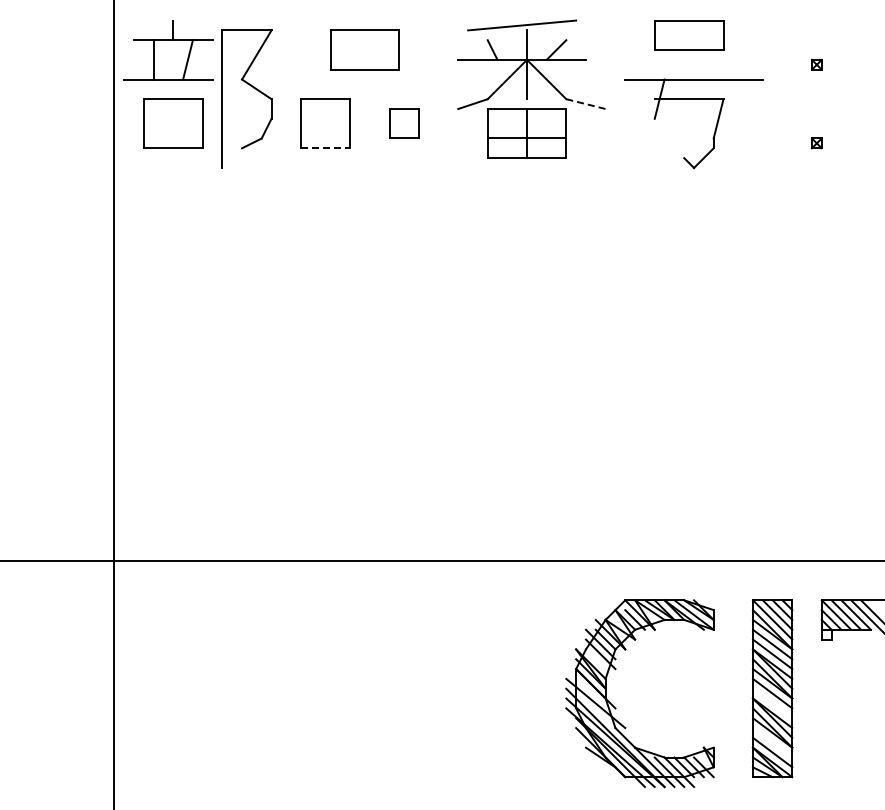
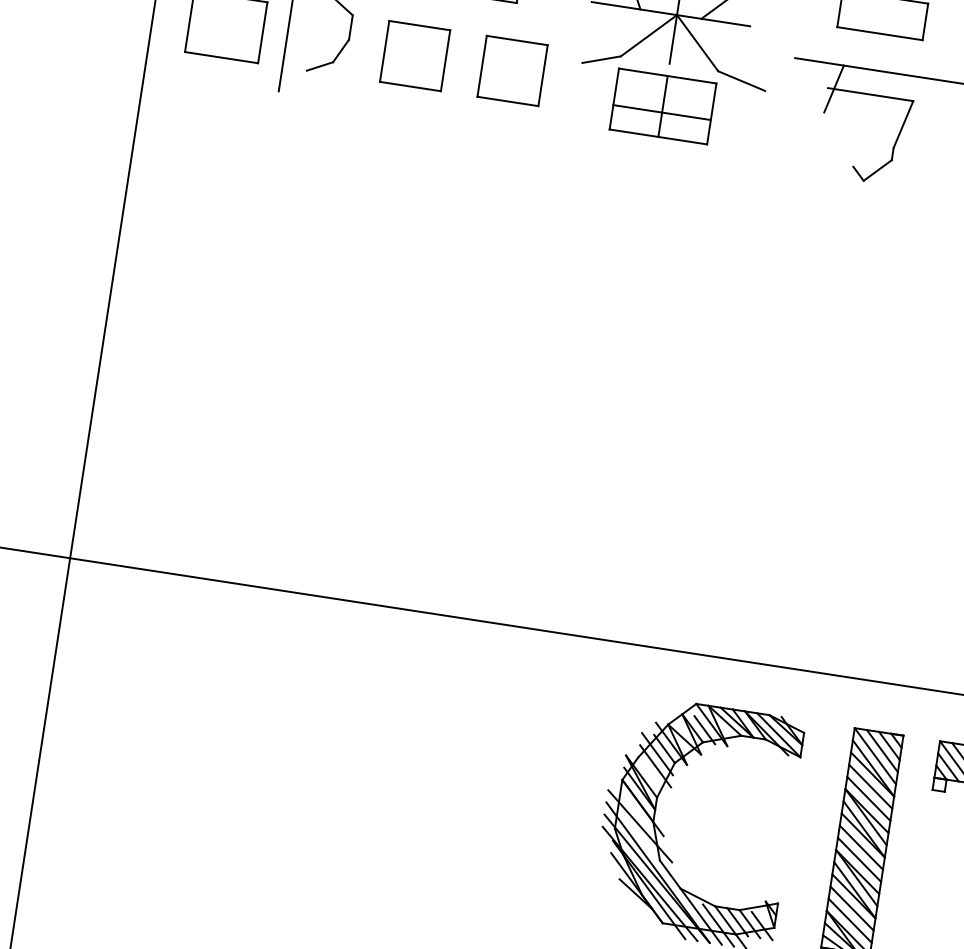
line: (586, 104) -> (742, 81), dashed -> solid
part: (404, 123) -> (513, 70), size x1.67
line: (325, 148) -> (410, 86), dashed -> solid
line: (772, 703) -> (859, 859), added
line: (772, 742) -> (851, 908), added

